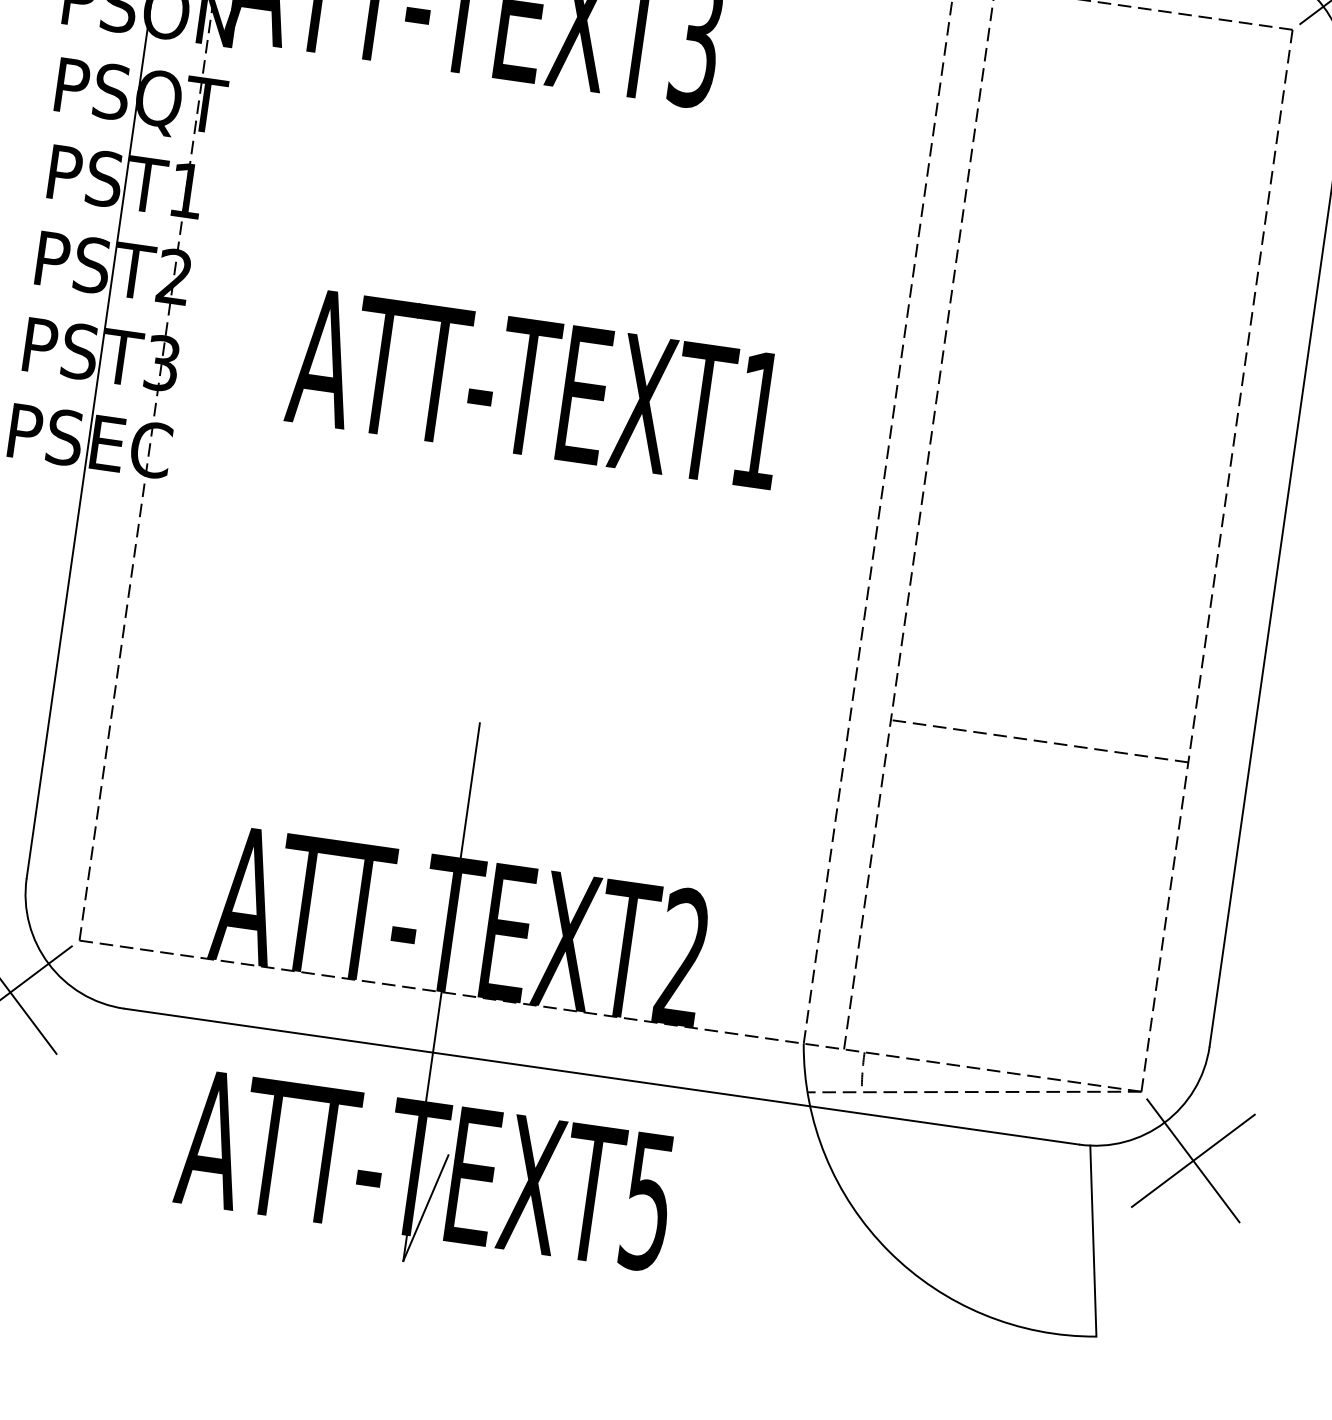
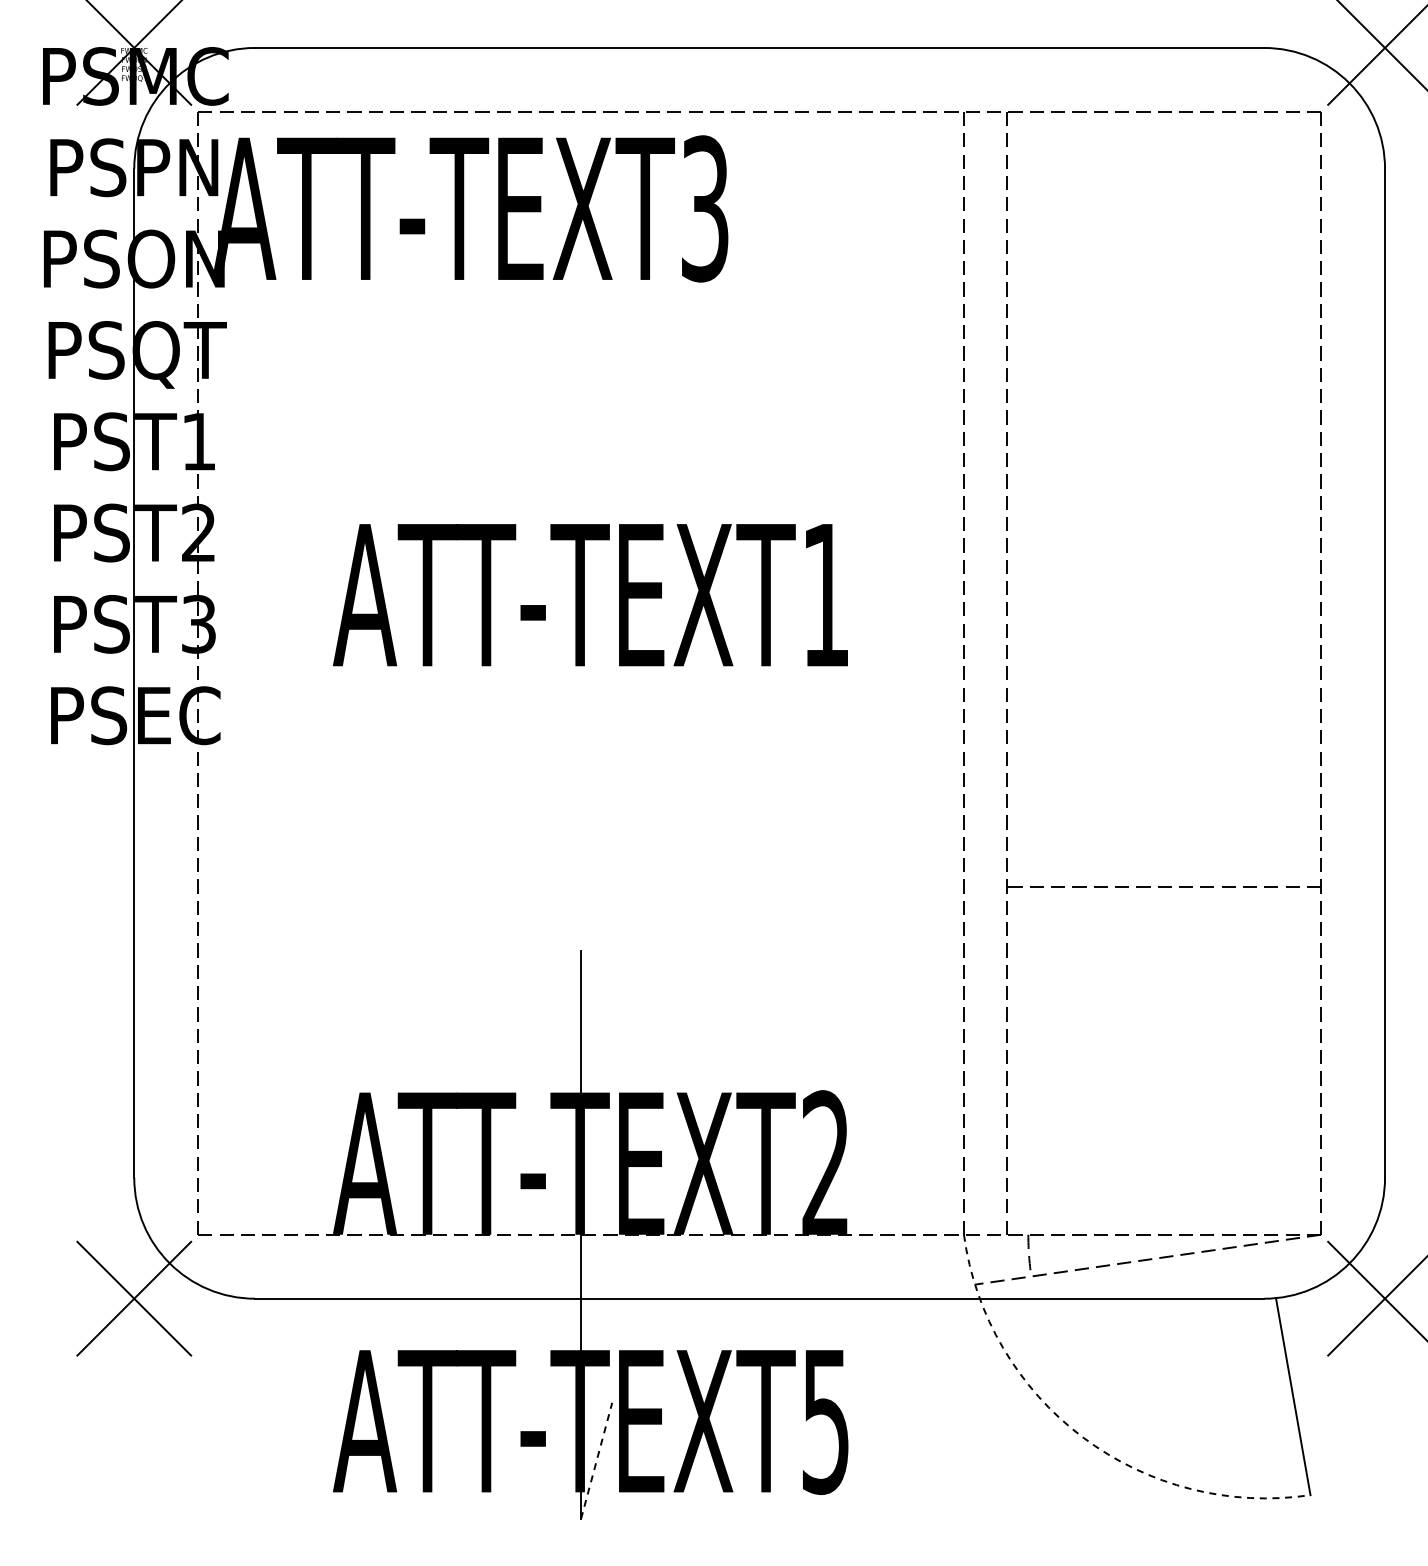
line: (425, 1207) -> (596, 1460), solid -> dashed
arc: (888, 1251) -> (1082, 1437), solid -> dashed

